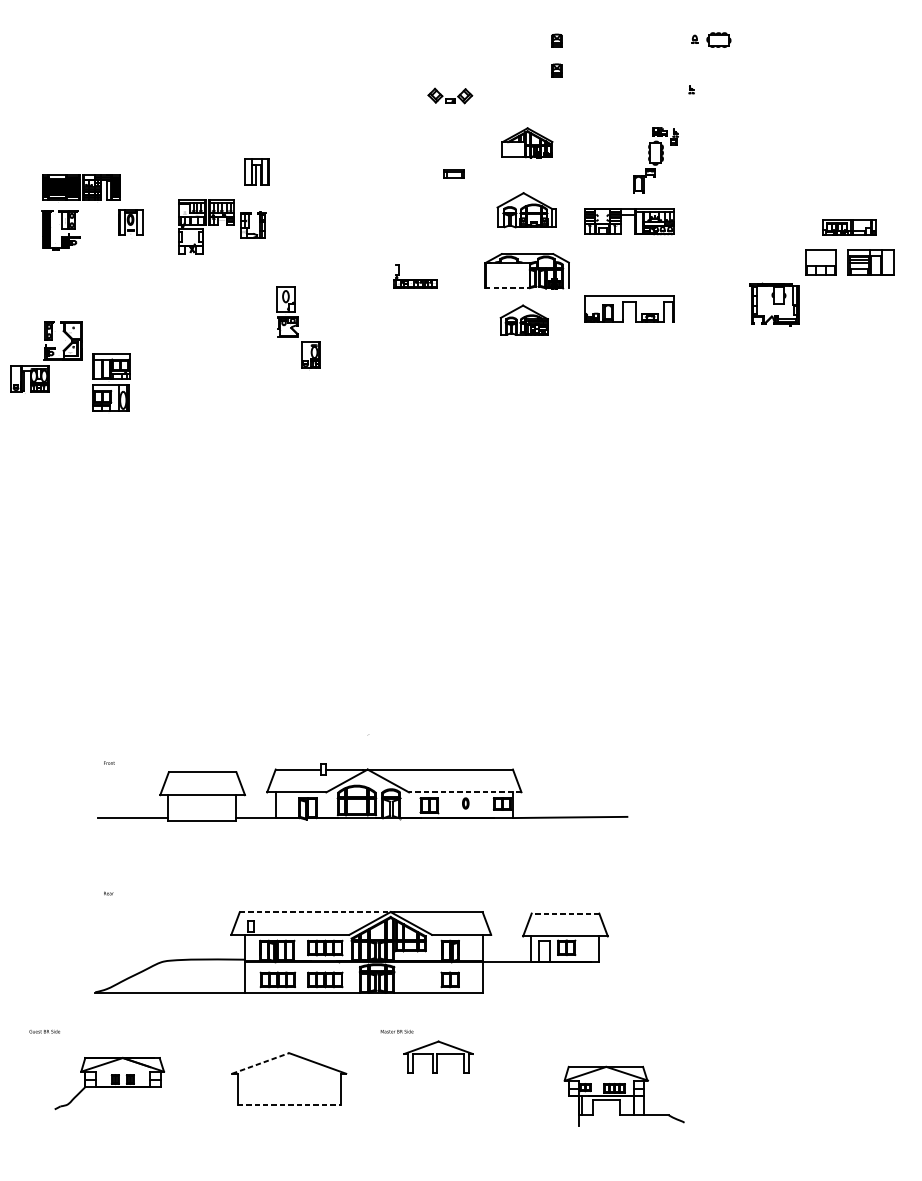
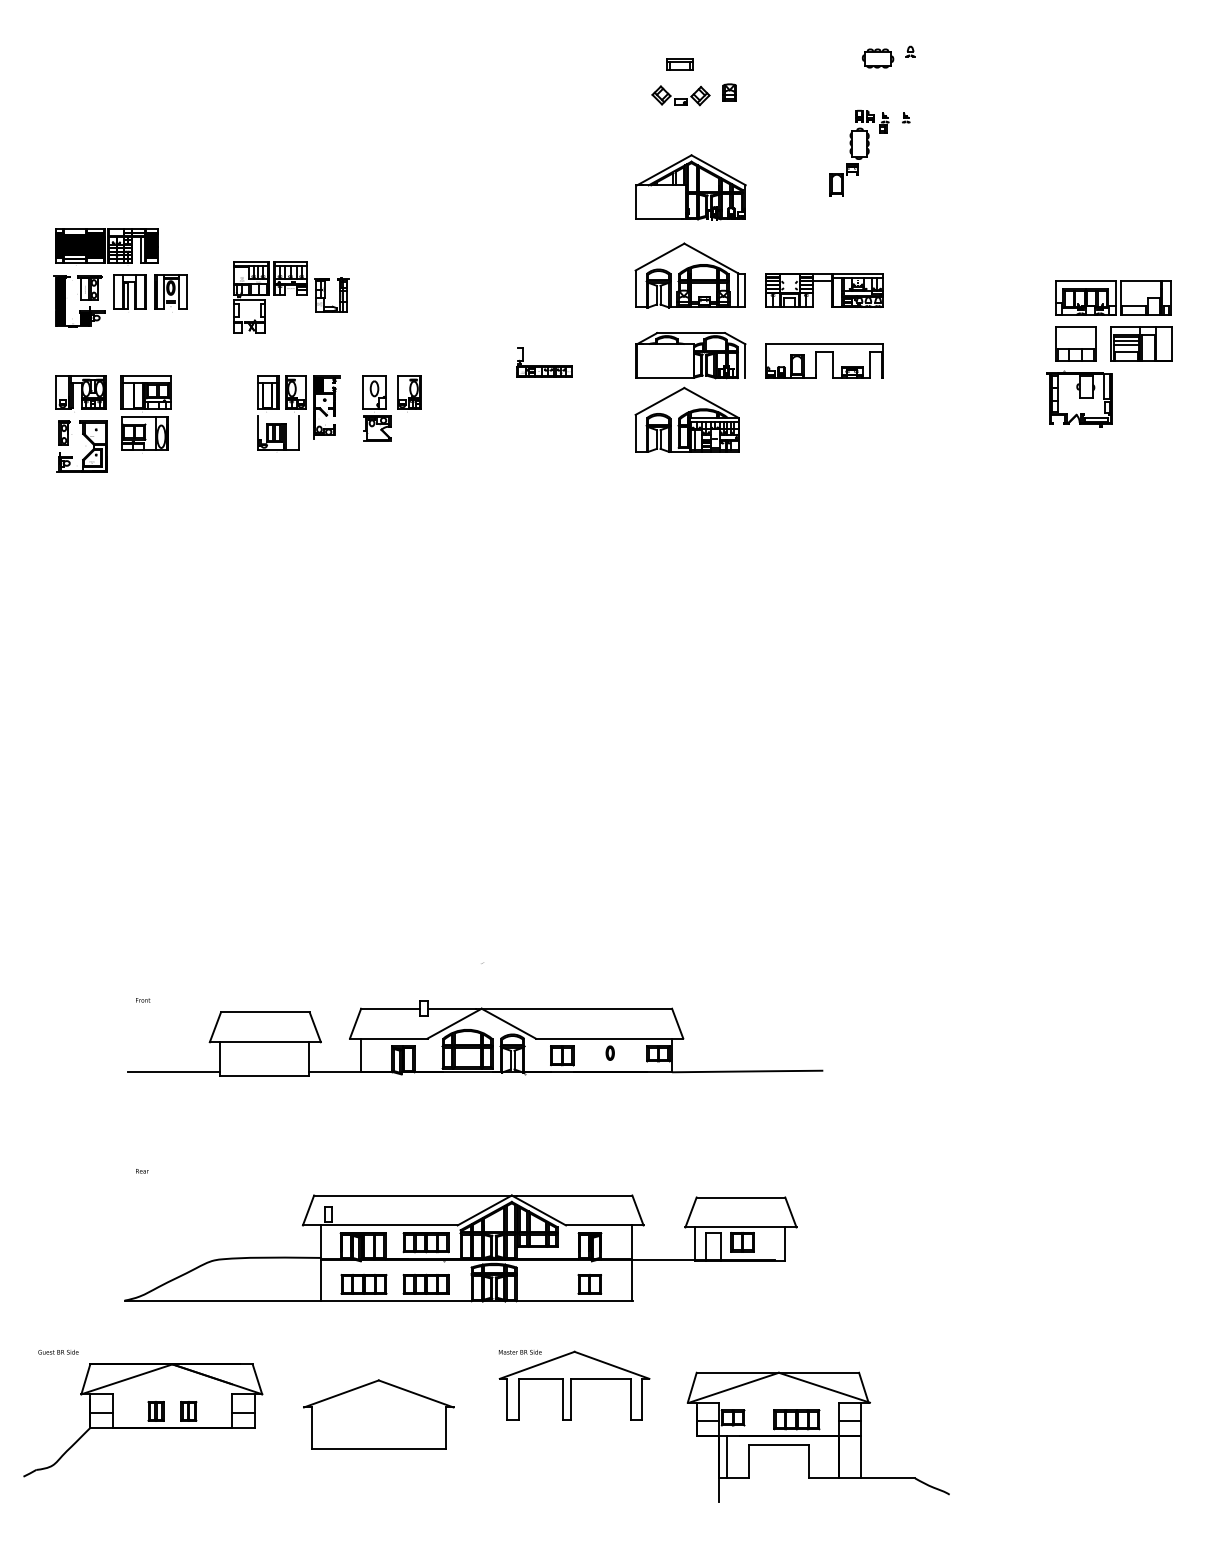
part: (556, 40) -> (729, 53), removed
part: (719, 40) -> (878, 58), moved
part: (449, 95) -> (680, 95), moved
part: (526, 143) -> (690, 187), size x1.67
part: (655, 159) -> (859, 152), moved
part: (256, 172) -> (129, 291), moved
part: (453, 173) -> (679, 64), moved
part: (526, 210) -> (689, 275), size x1.43
part: (849, 226) -> (1113, 297), size x1.67
line: (507, 288) -> (665, 377), dashed -> solid
part: (629, 302) -> (824, 352), moved
part: (774, 304) -> (1079, 398), moved
part: (227, 314) -> (298, 412), added
part: (523, 320) -> (686, 419), size x1.67
part: (311, 355) -> (409, 393), moved
part: (29, 379) -> (80, 393), moved
part: (111, 383) -> (145, 414), moved
line: (465, 792) -> (609, 1038), dashed -> solid
line: (317, 912) -> (415, 1195), dashed -> solid
line: (565, 913) -> (740, 1197), dashed -> solid
part: (438, 1057) -> (574, 1385), size x1.67
line: (260, 1063) -> (341, 1393), dashed -> solid
part: (109, 1083) -> (143, 1420), size x1.67
part: (623, 1095) -> (817, 1436), size x1.67
line: (289, 1105) -> (379, 1448), dashed -> solid

